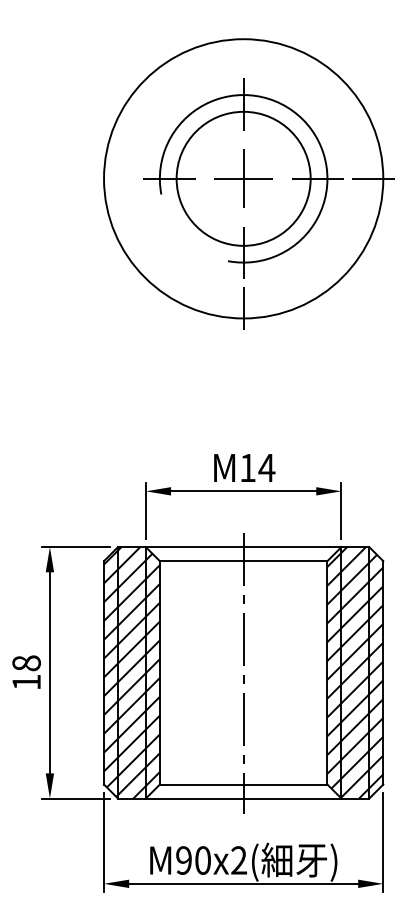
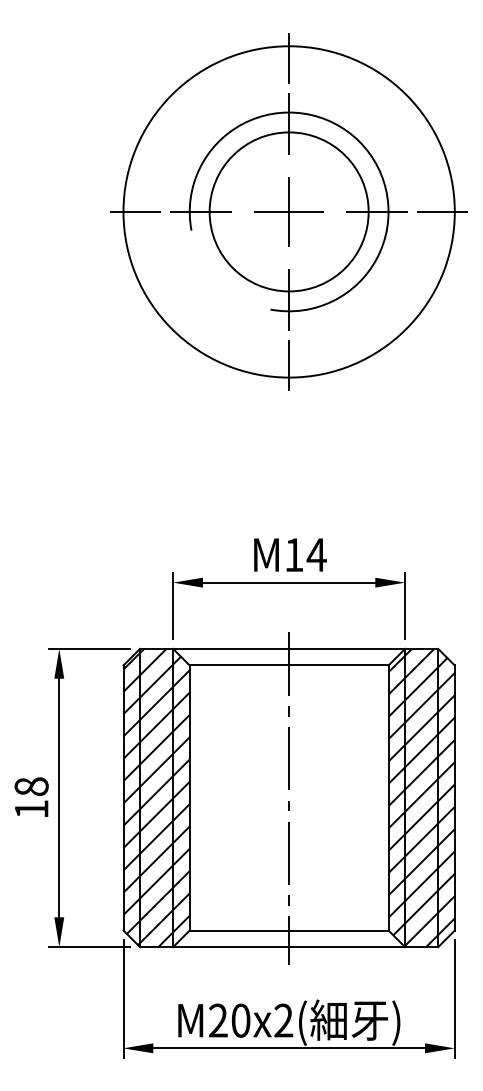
line: (243, 48) -> (289, 57), added
line: (114, 178) -> (135, 211), added
text: (184, 860) -> (218, 1020), M90x2( -> M20x2(

